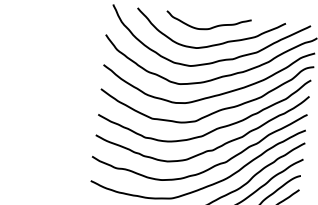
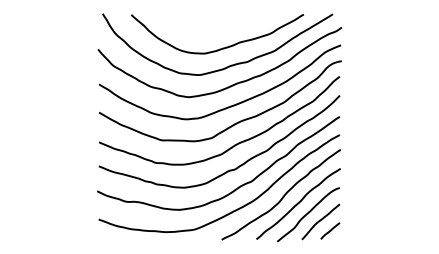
curve: (210, 27) -> (217, 28), removed

